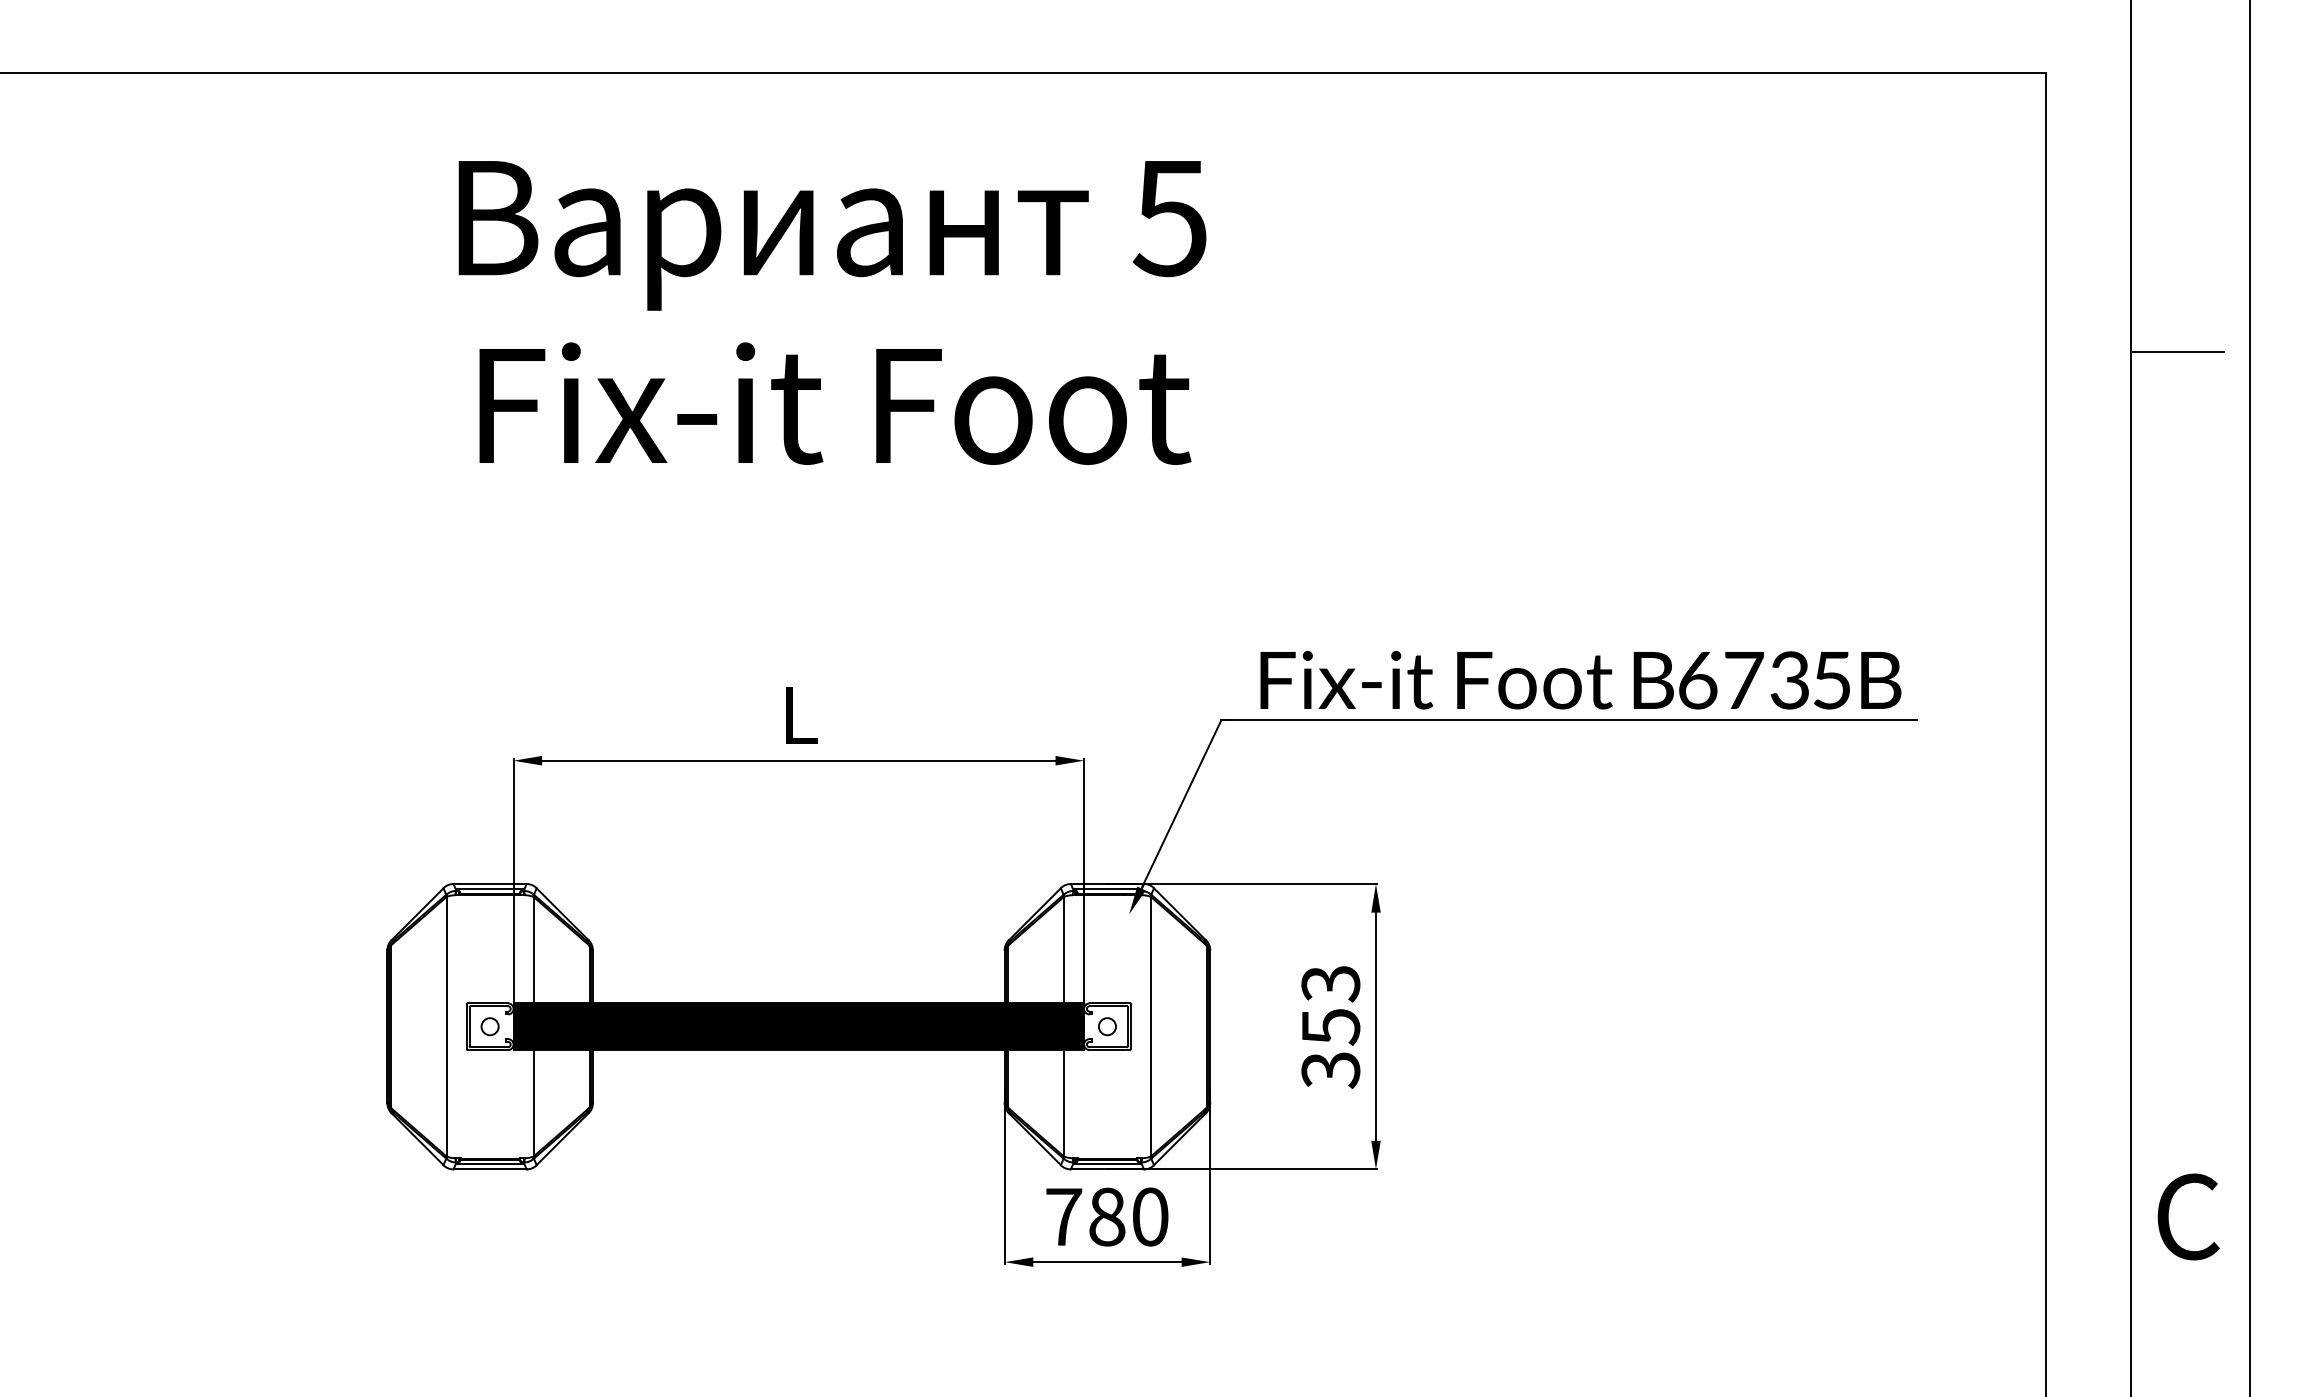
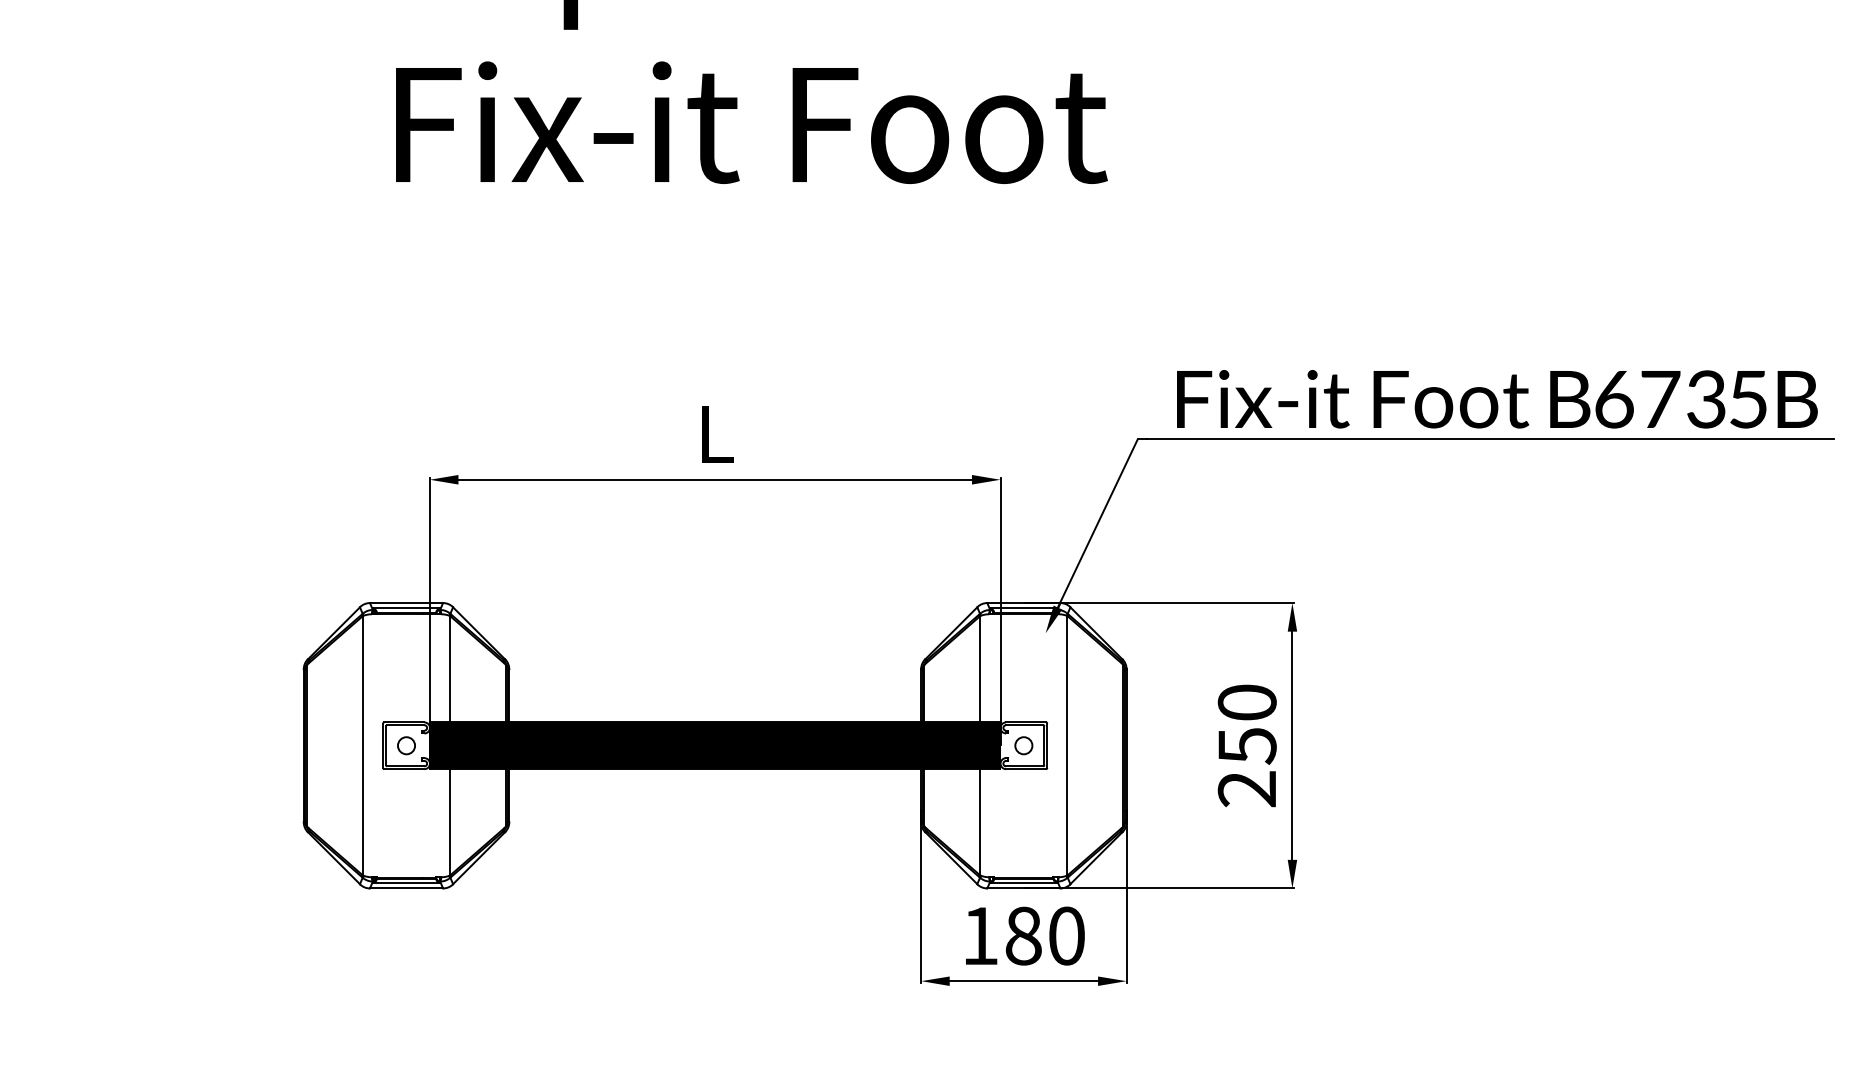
text: (1330, 1026) -> (1246, 745), 353 -> 250
text: (1064, 1216) -> (980, 935), 780 -> 180

